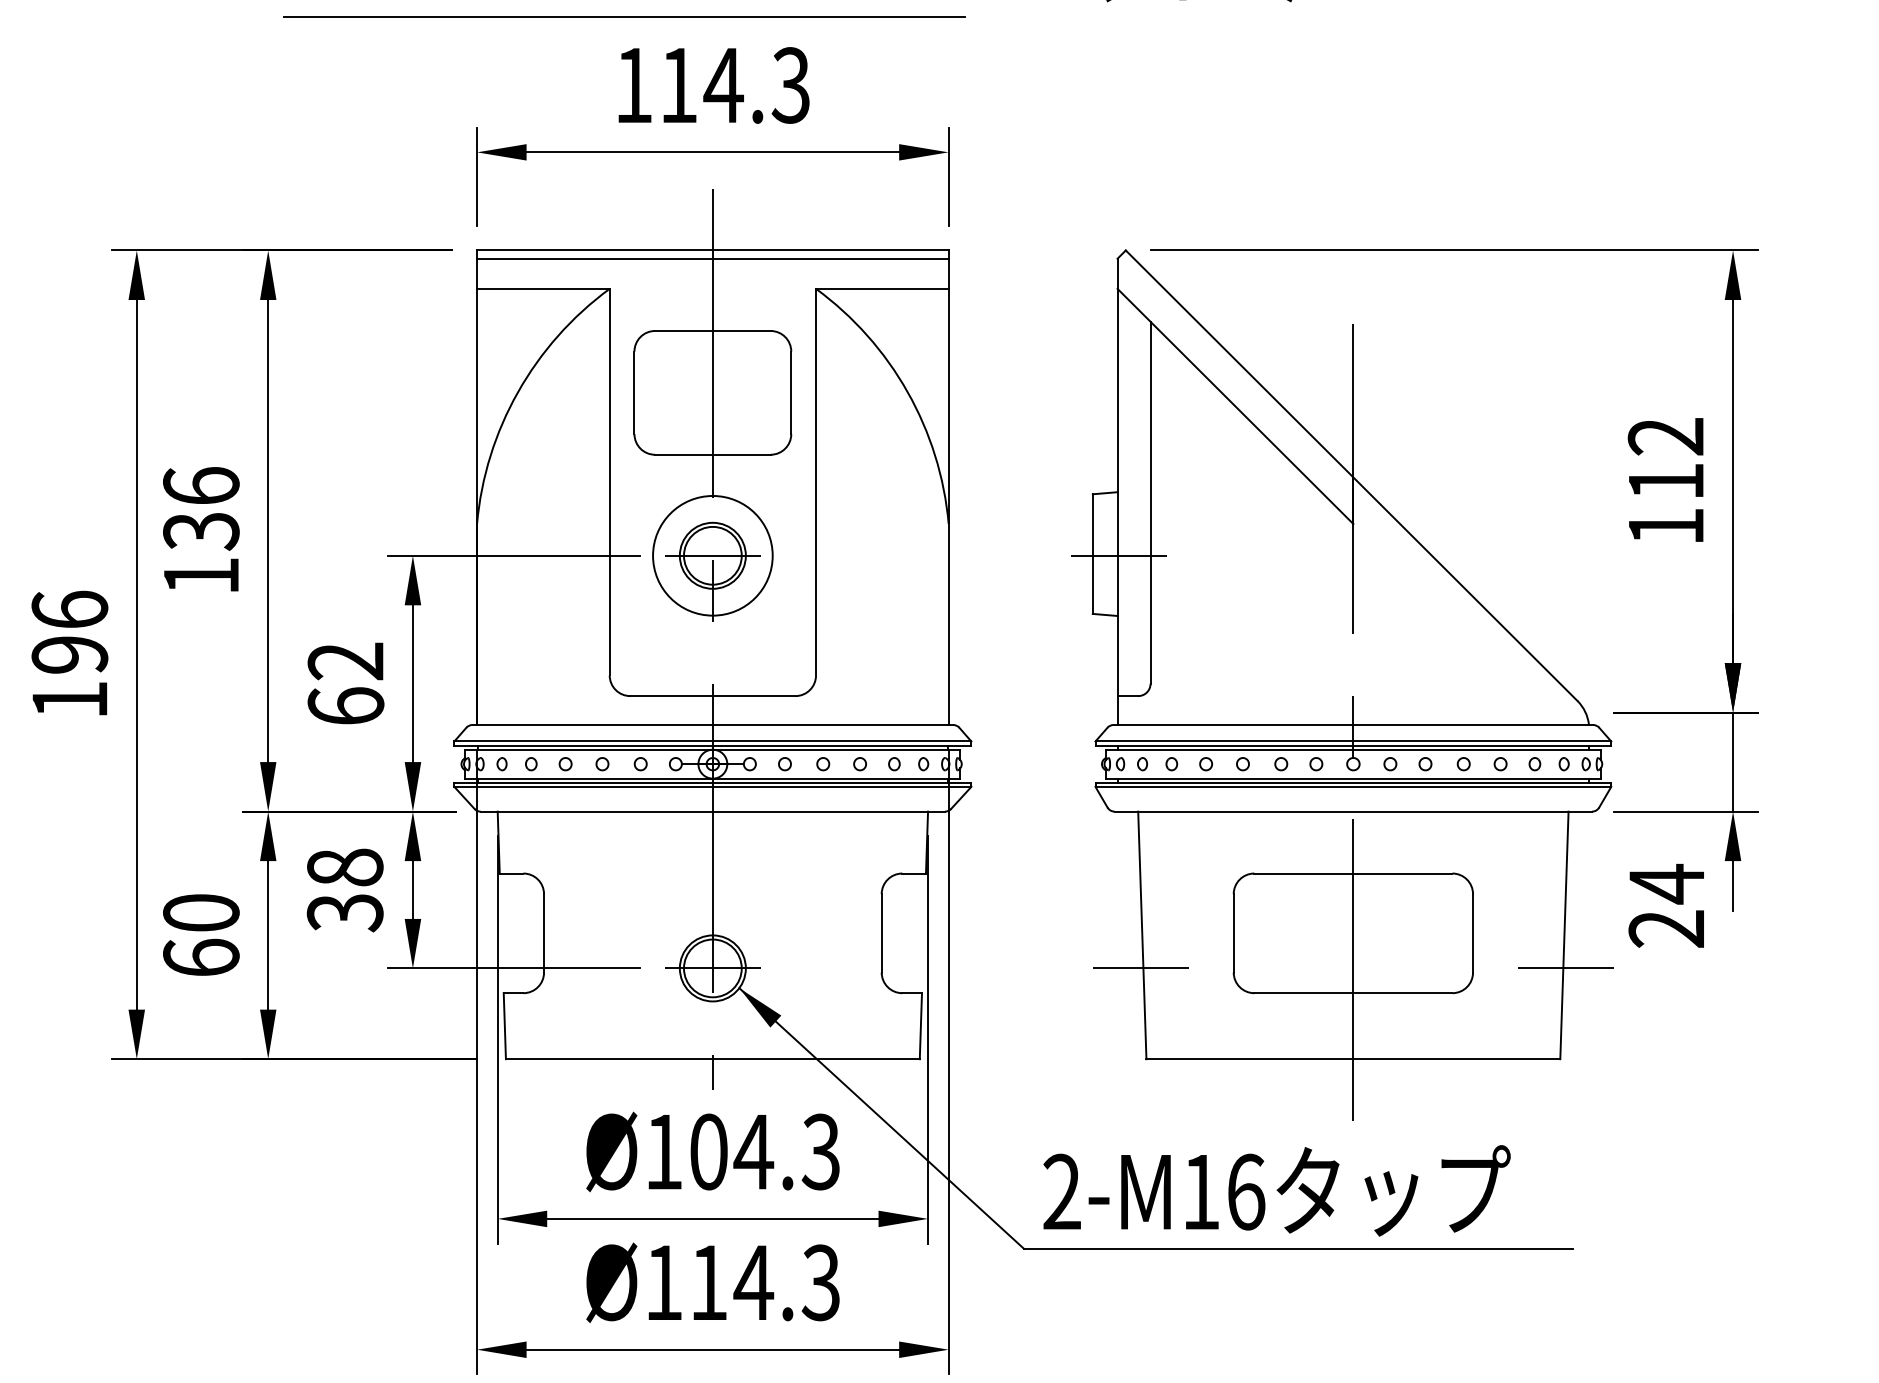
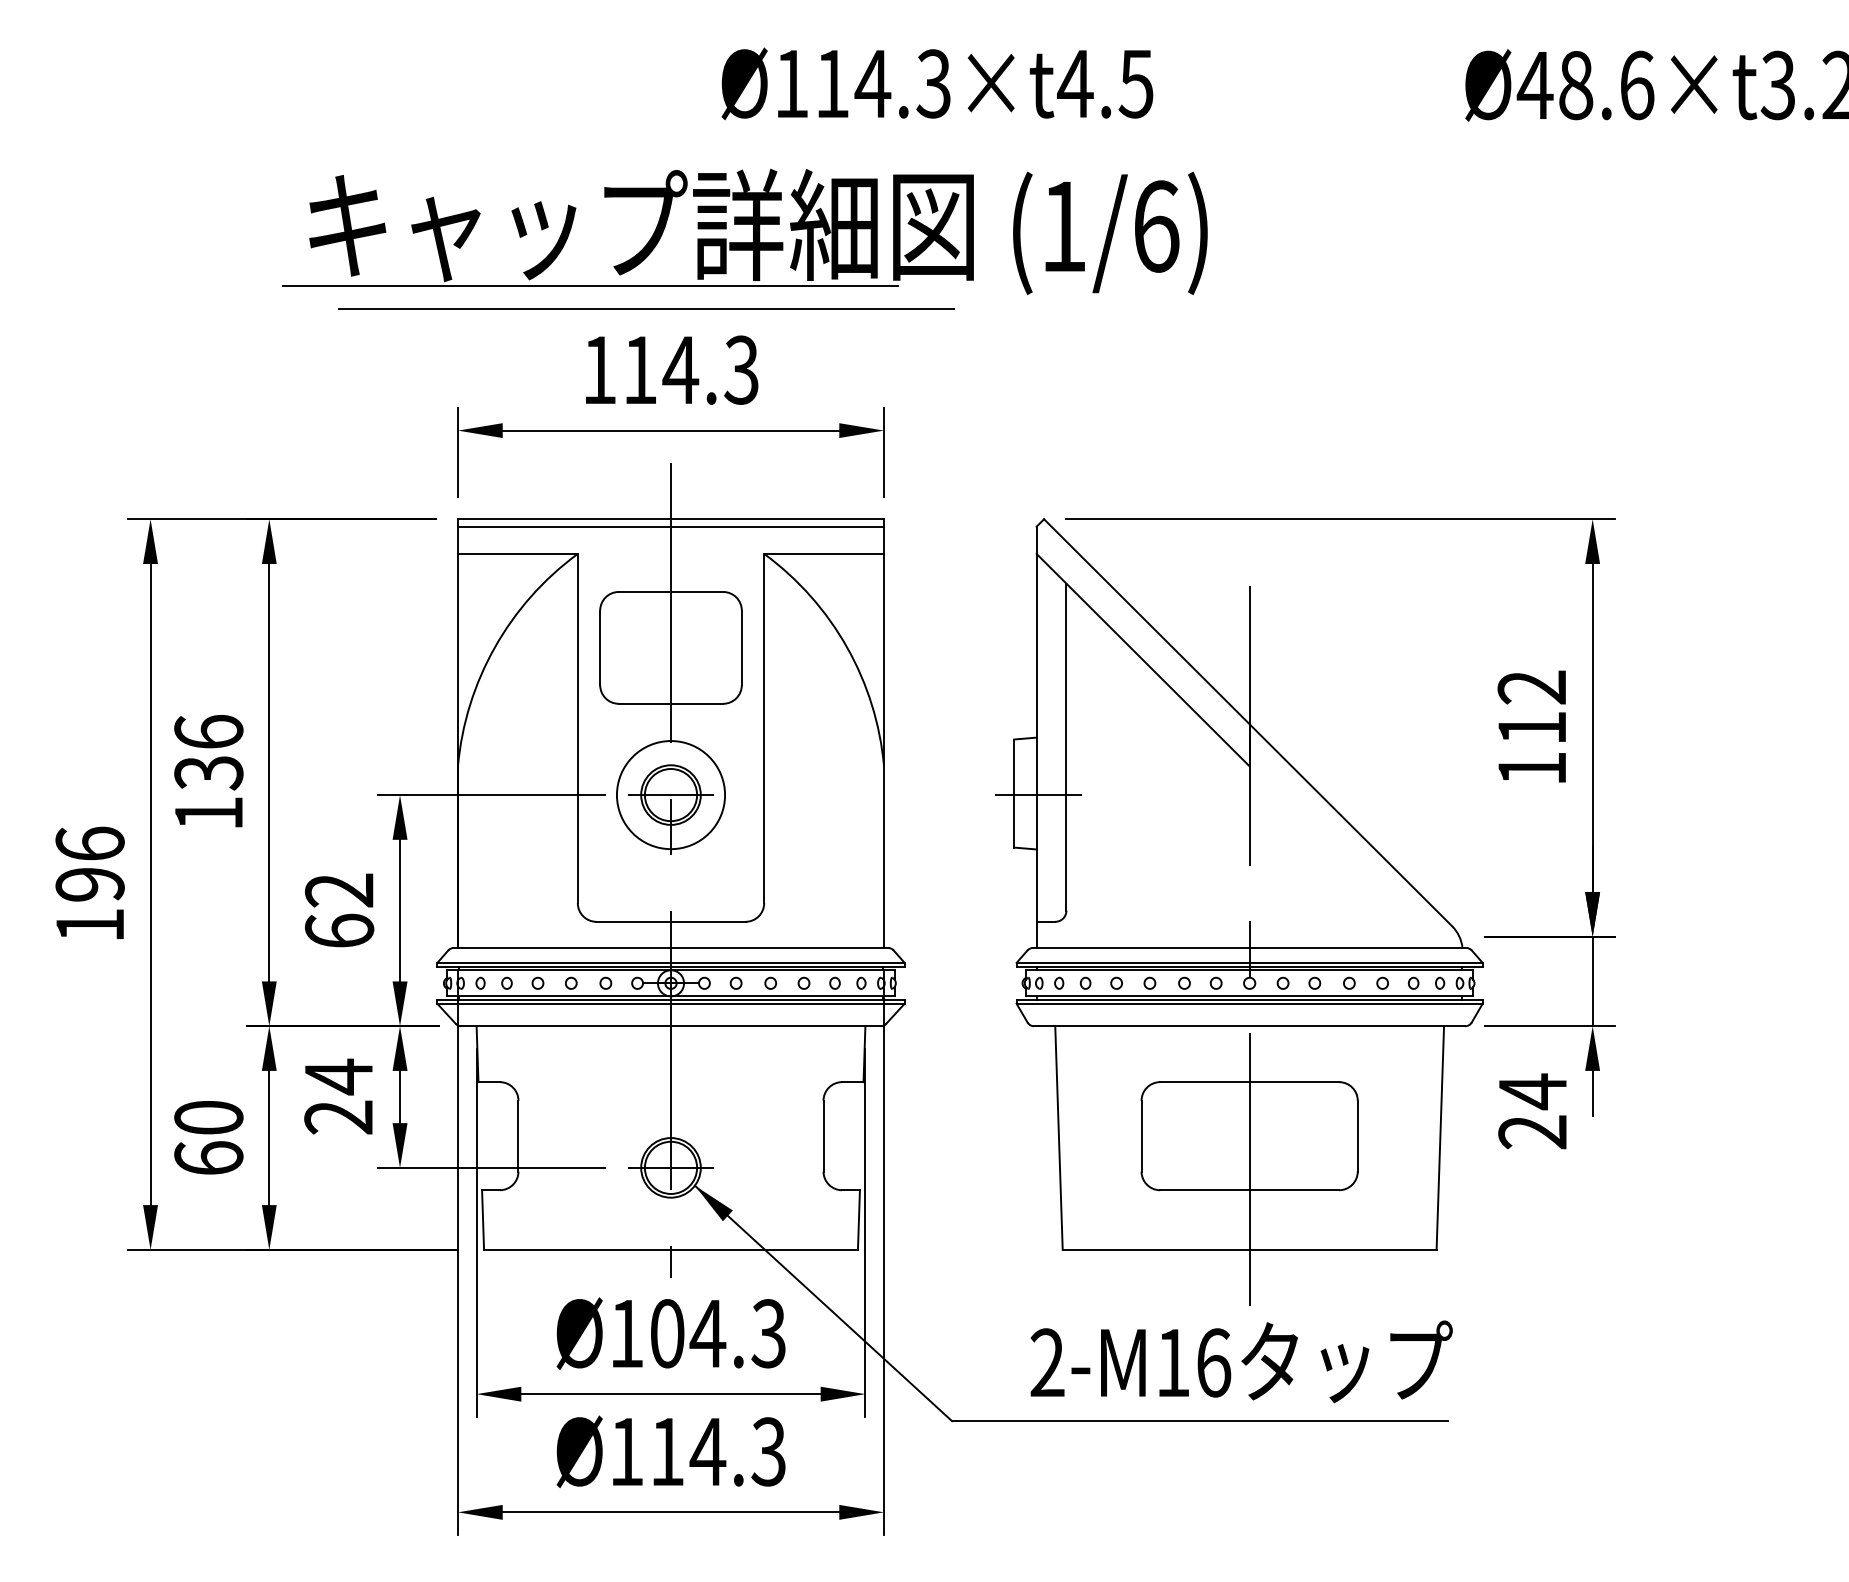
line: (623, 17) -> (646, 308), moved
text: (344, 889) -> (338, 1096), 38 -> 24
line: (1140, 968) -> (1057, 1167), removed
line: (1565, 968) -> (1441, 1167), removed
text: (1276, 1190) -> (1241, 1361), moved

